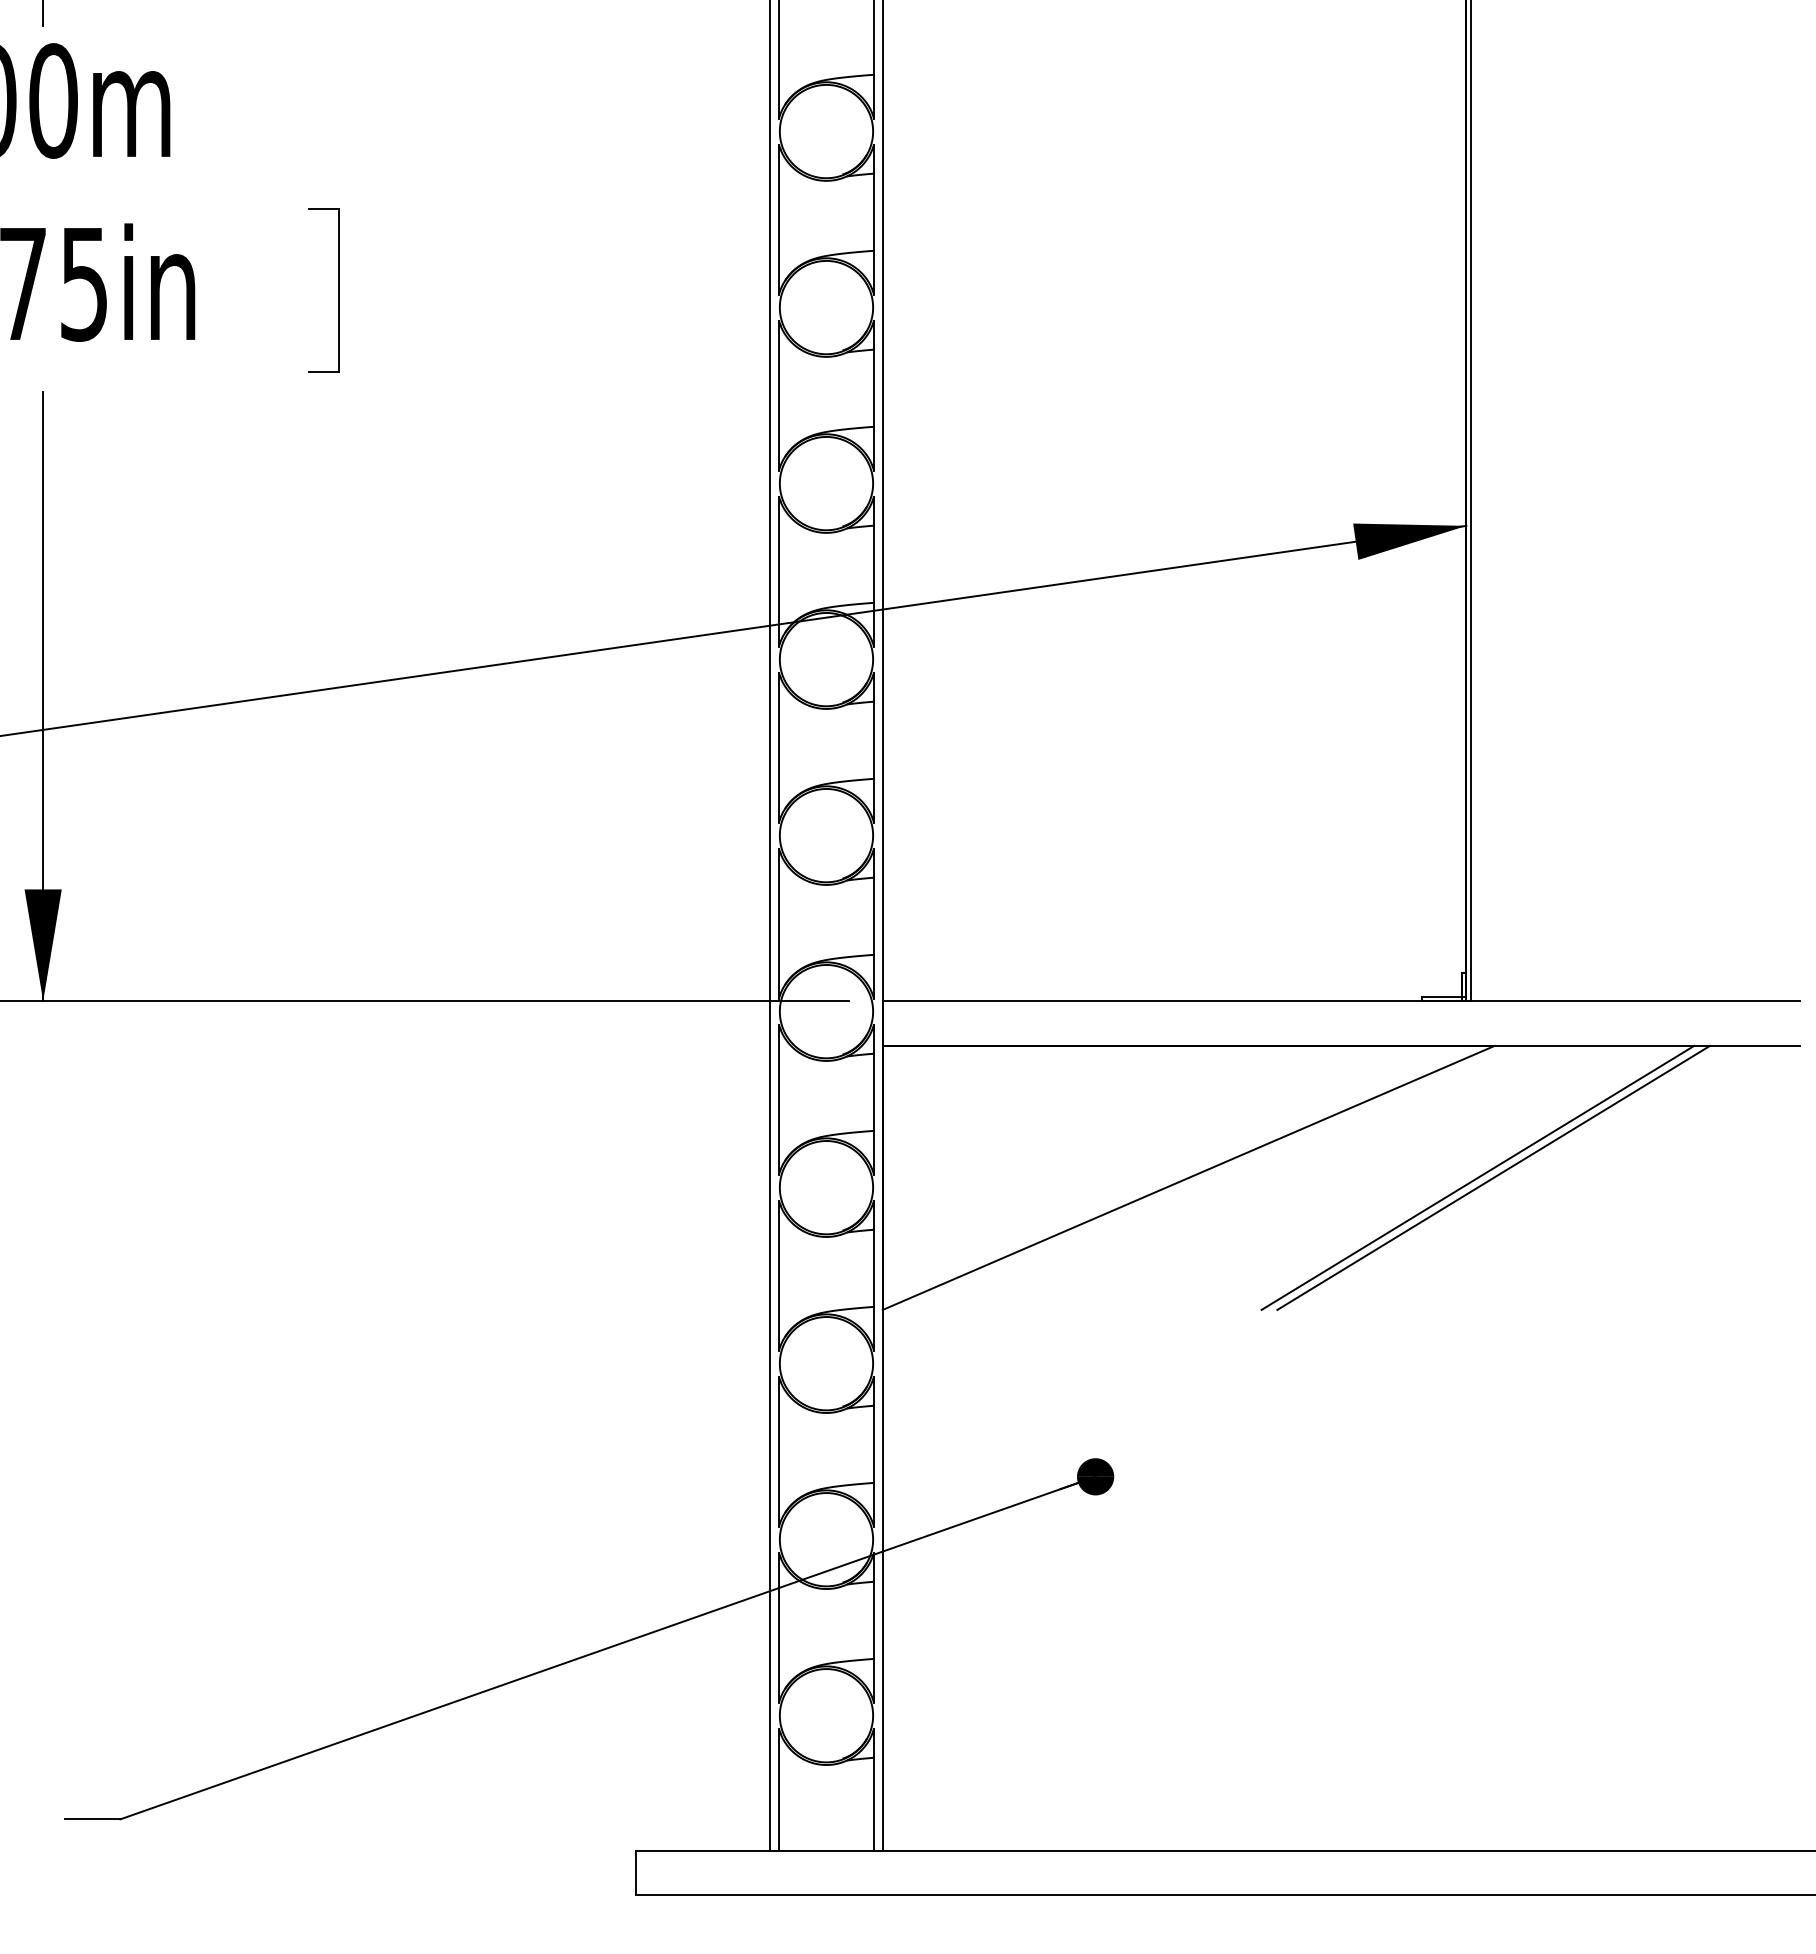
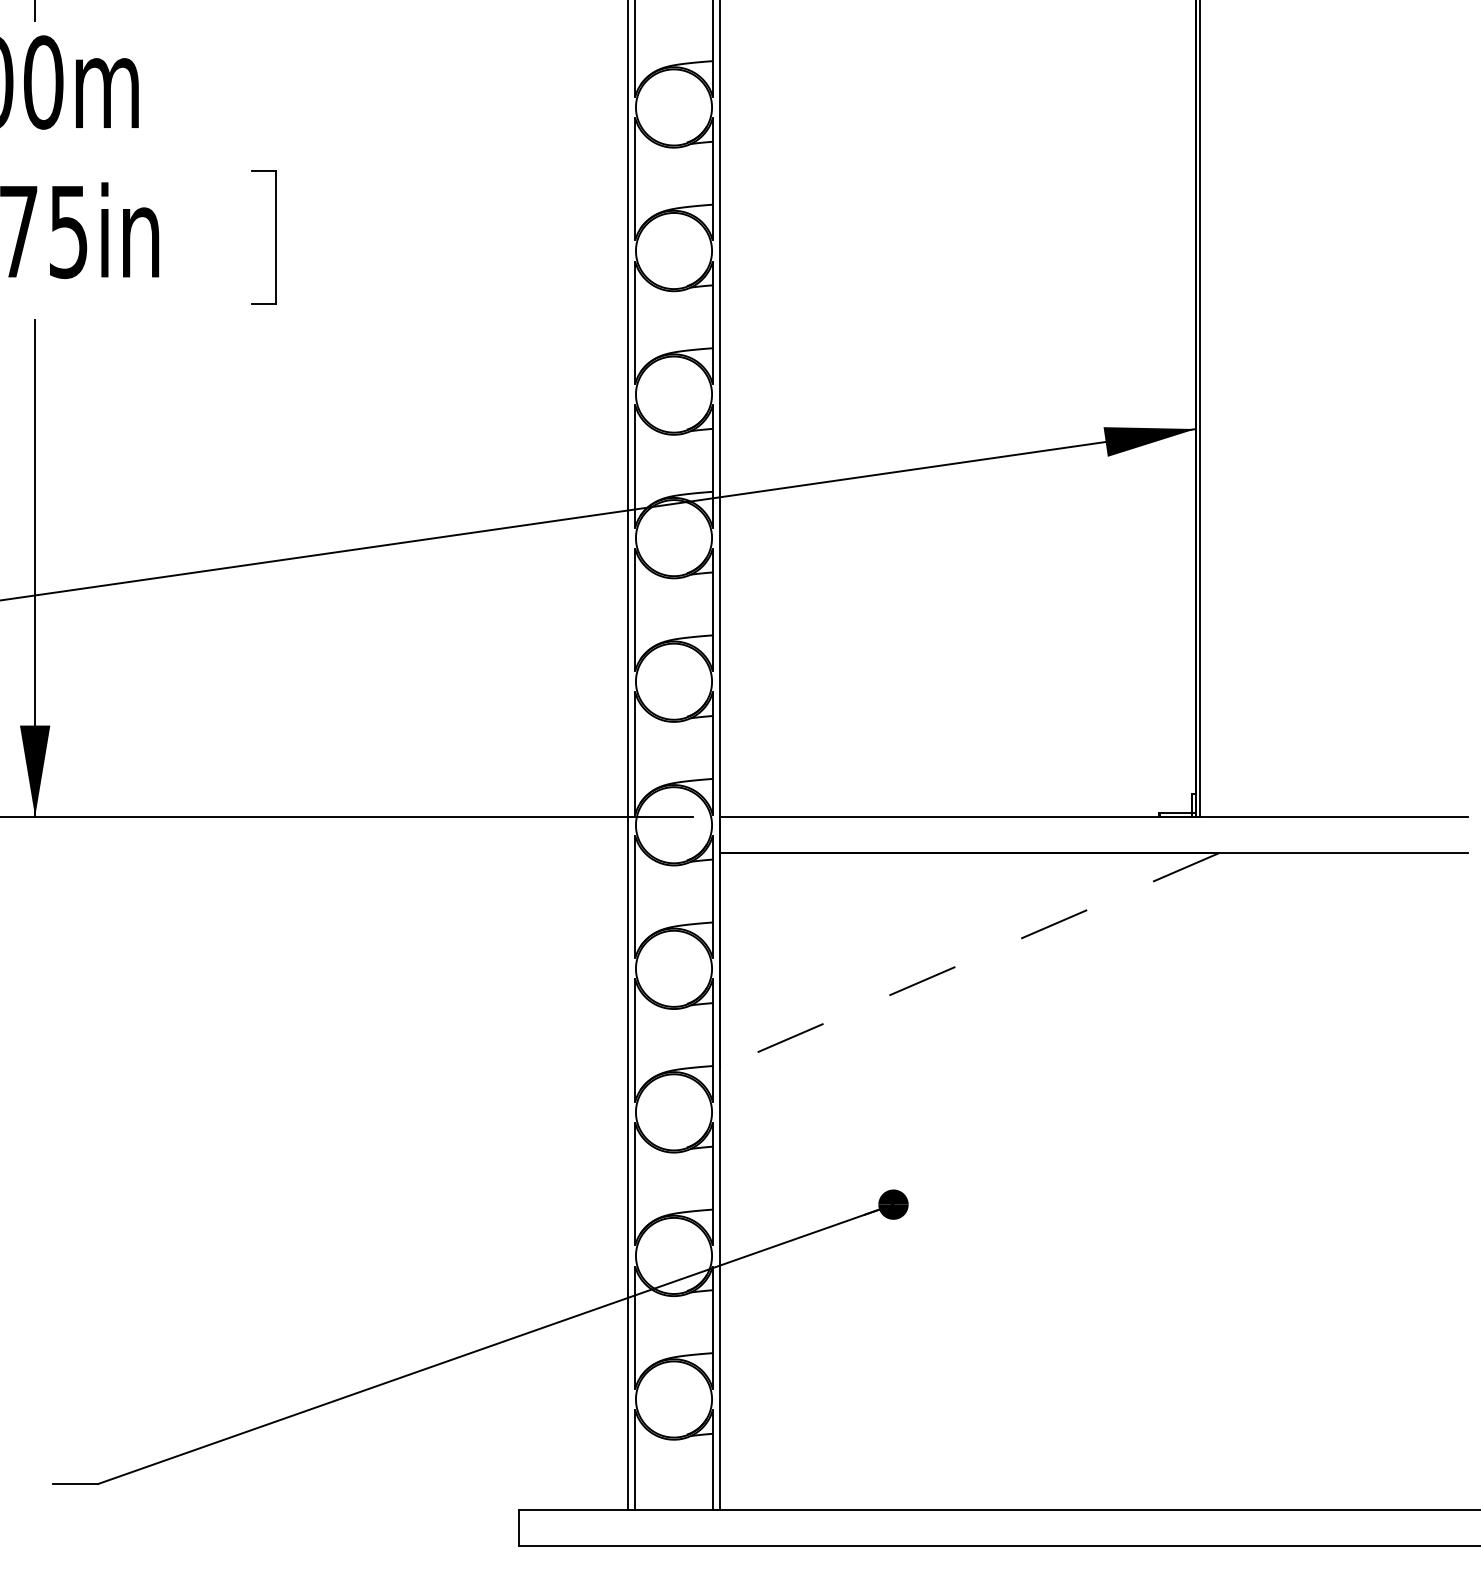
line: (1477, 1177) -> (1204, 960), removed
line: (1493, 1177) -> (1218, 960), removed
line: (1188, 1178) -> (969, 961), solid -> dashed

